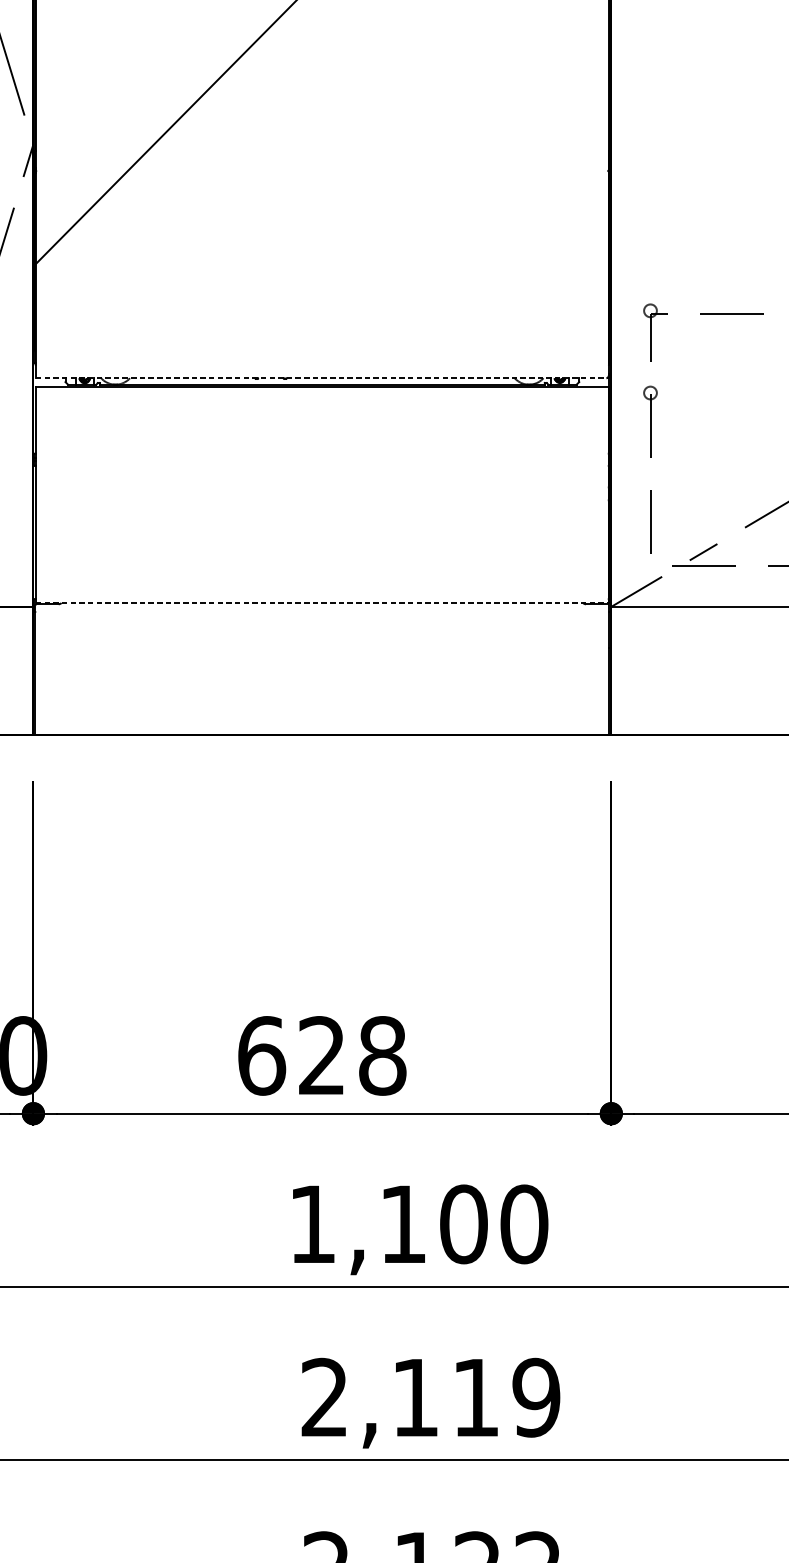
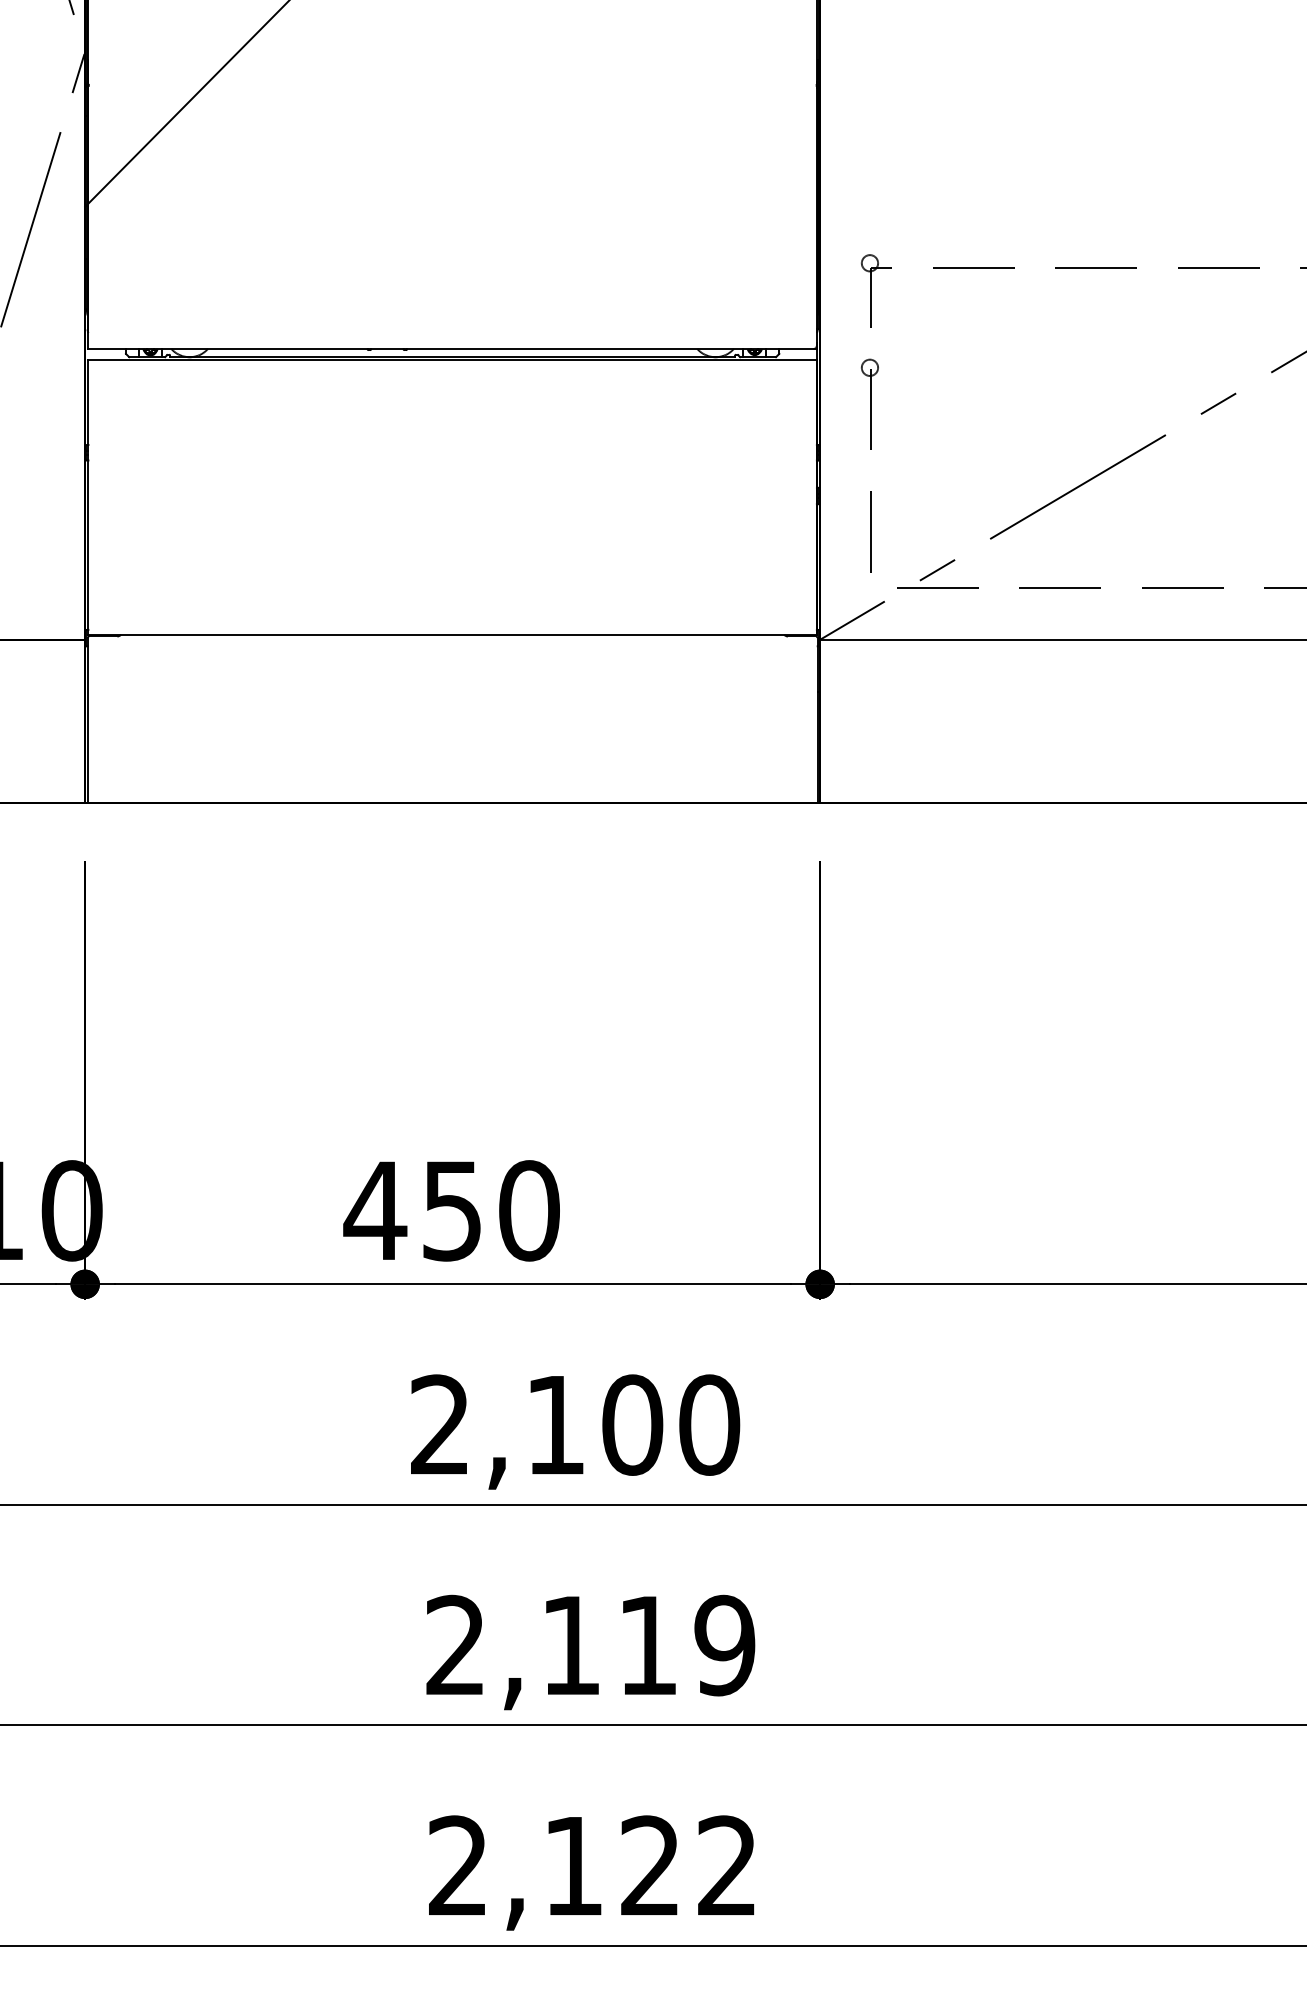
line: (323, 378) -> (453, 349), dashed -> solid
line: (323, 602) -> (453, 634), dashed -> solid
text: (321, 1055) -> (451, 1210), 628 -> 450
text: (312, 1223) -> (439, 1424), 1,100 -> 2,100

